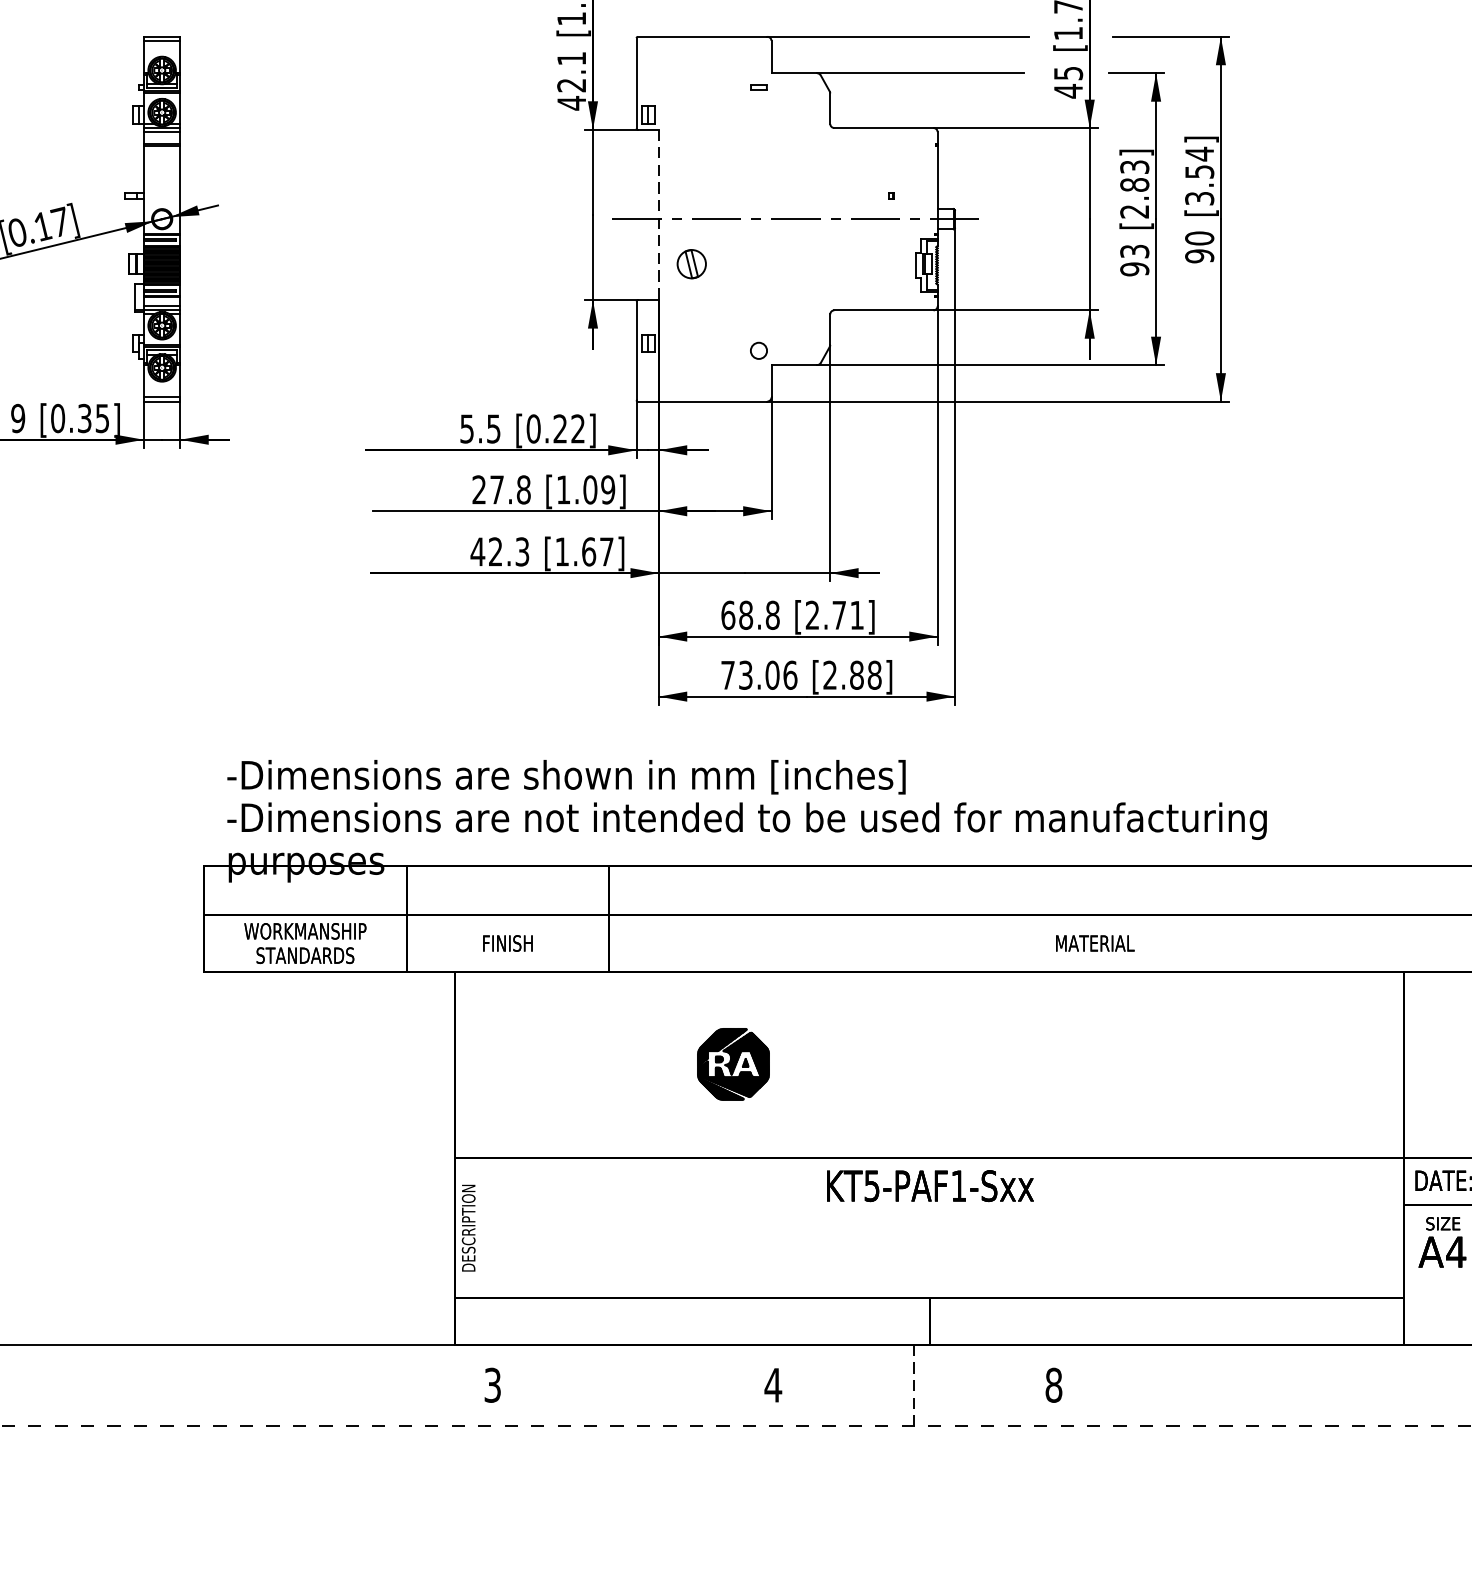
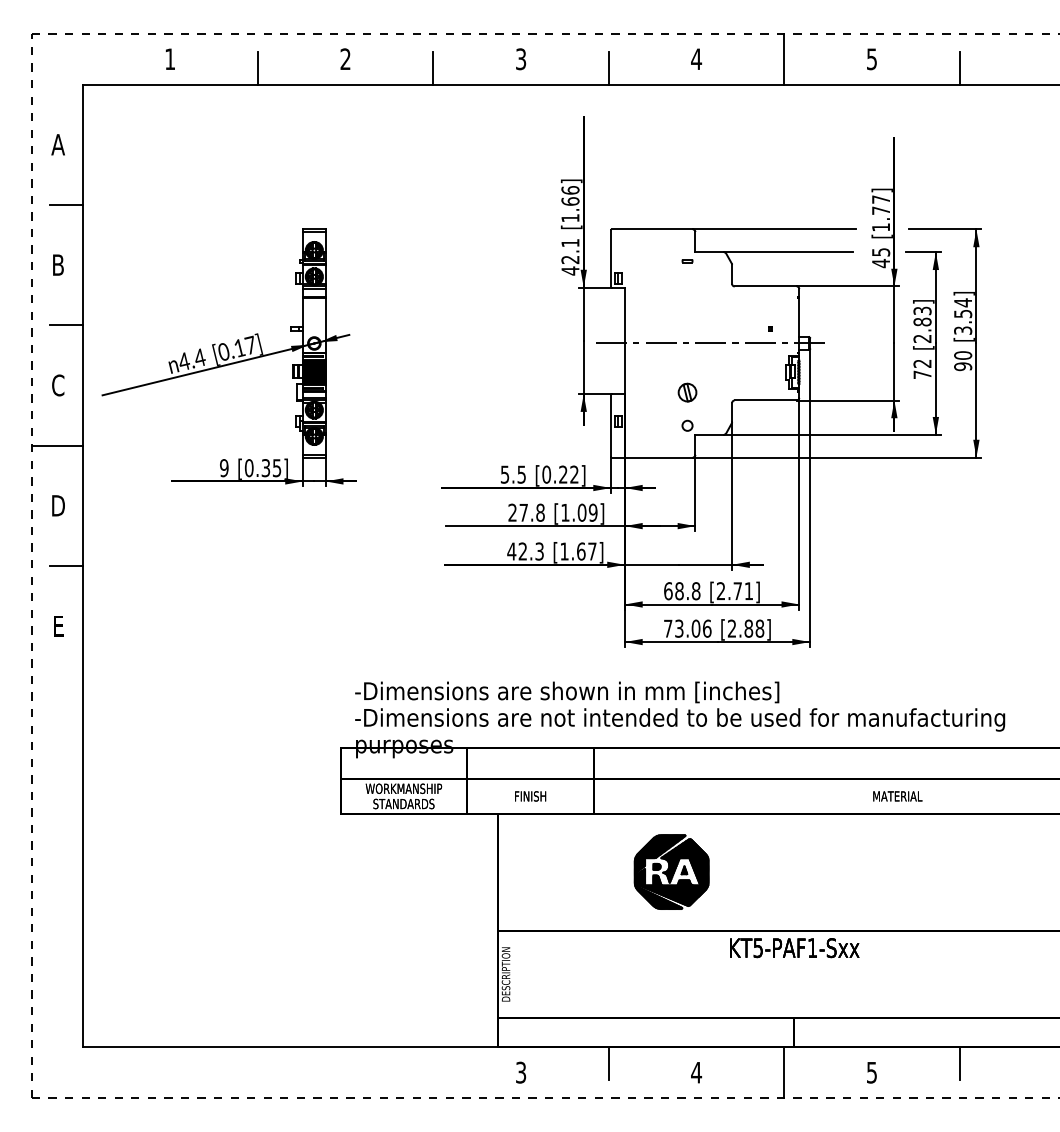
line: (658, 216) -> (624, 341), dashed -> solid
text: (1134, 260) -> (922, 369), 93 -> 72
part: (691, 263) -> (687, 392), moved
part: (733, 1063) -> (671, 871), size x1.67
line: (632, 1370) -> (608, 1063), added
line: (1193, 1370) -> (959, 1063), added
text: (1053, 1385) -> (871, 1072), 8 -> 5
line: (914, 1386) -> (784, 1073), dashed -> solid

